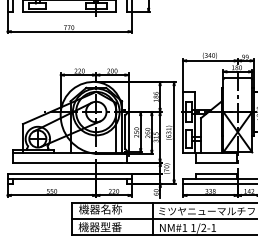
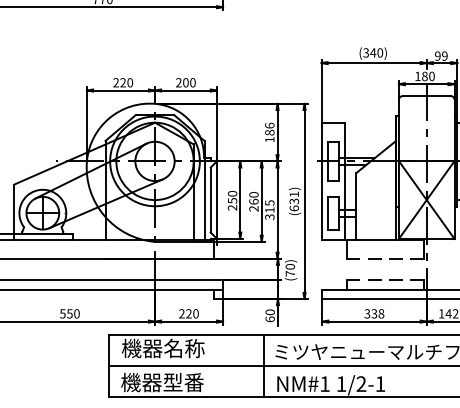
line: (216, 162) -> (385, 258), solid -> dashed
line: (216, 174) -> (385, 281), solid -> dashed

